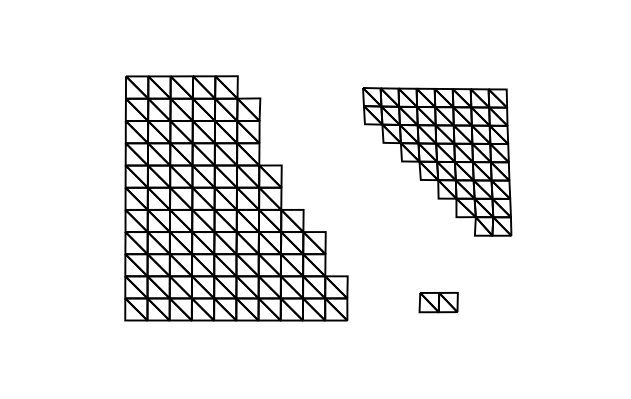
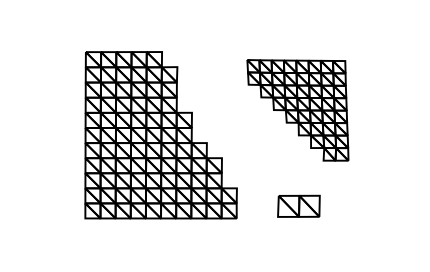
part: (438, 301) -> (298, 205), size x1.6

